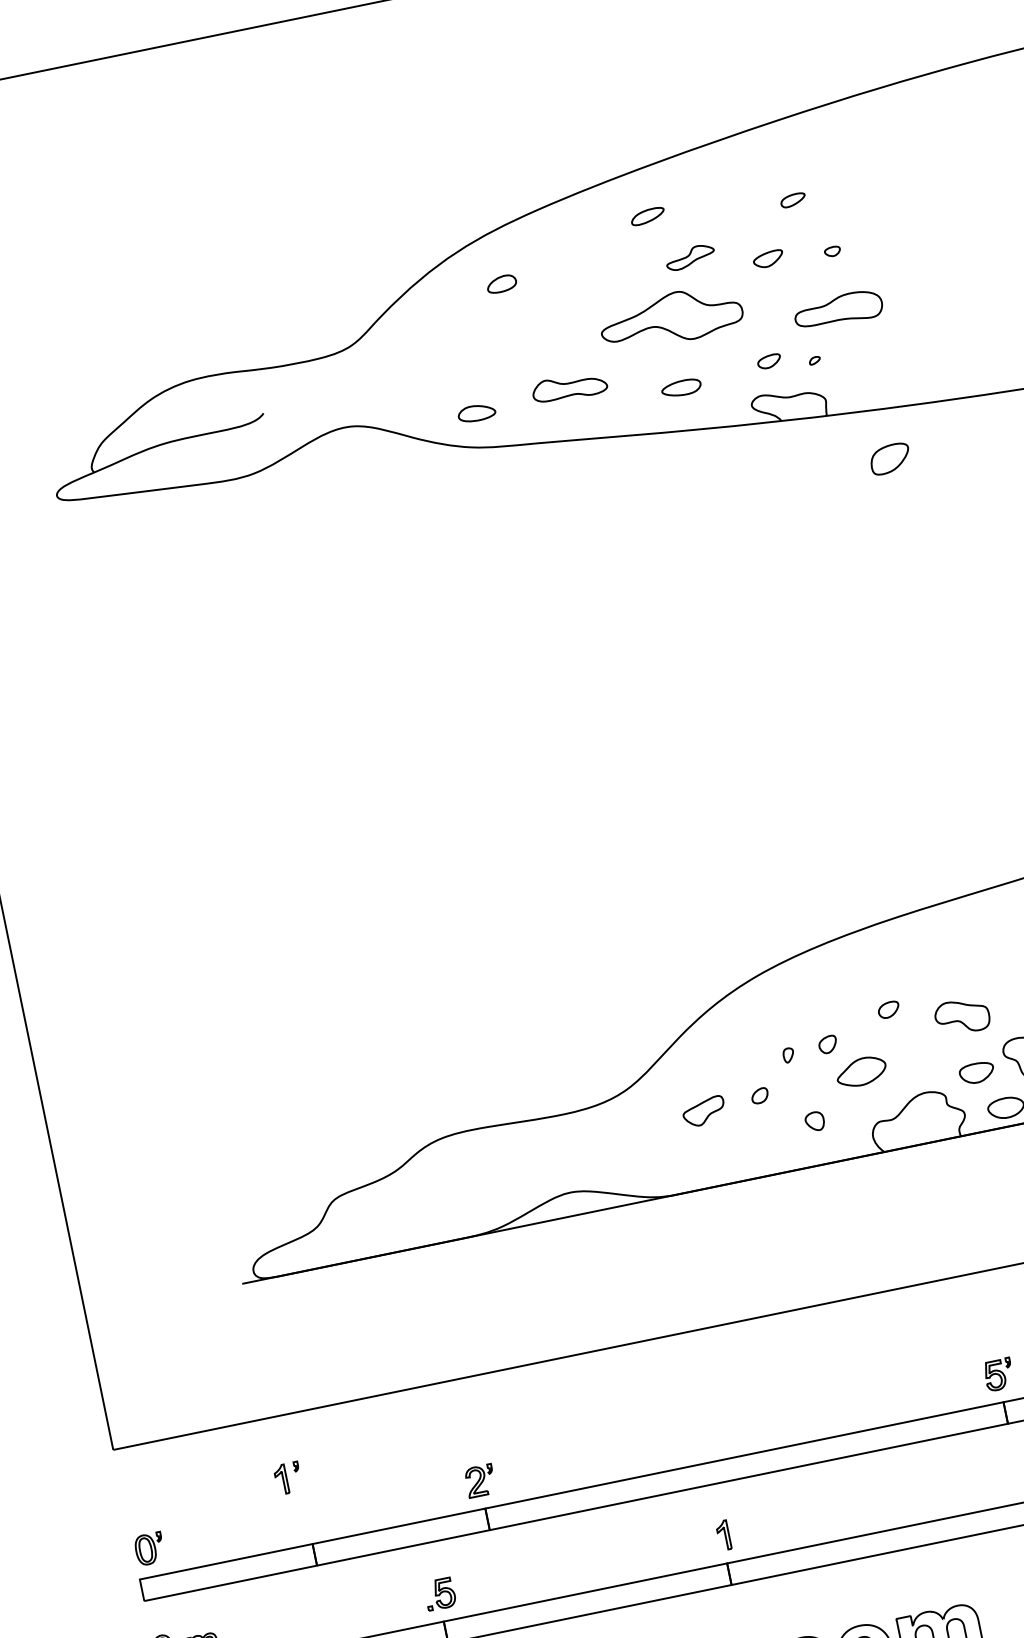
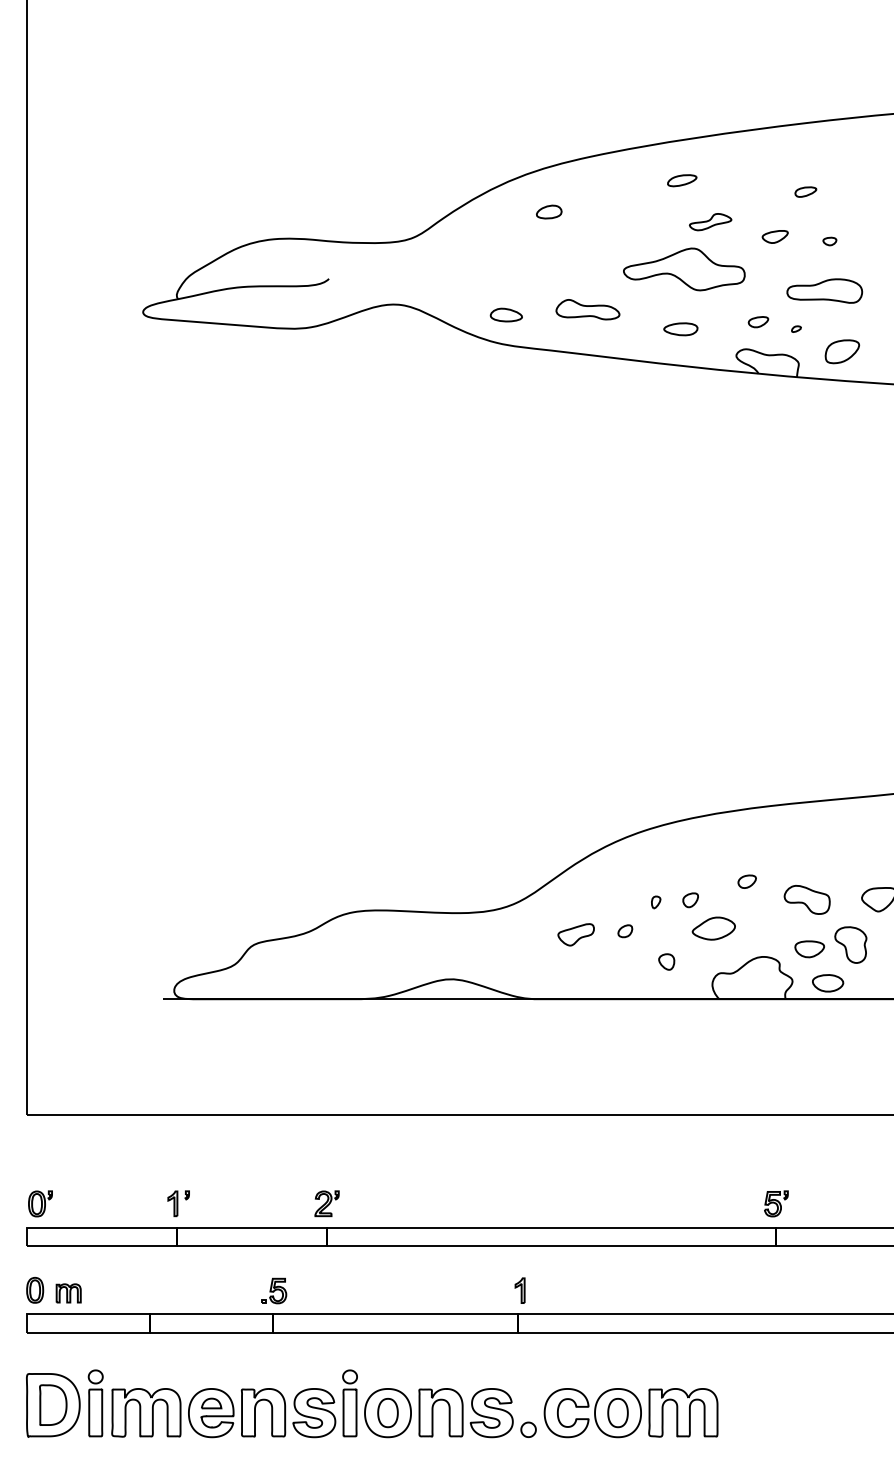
part: (890, 458) -> (842, 351), moved
part: (287, 1478) -> (178, 1203), moved

